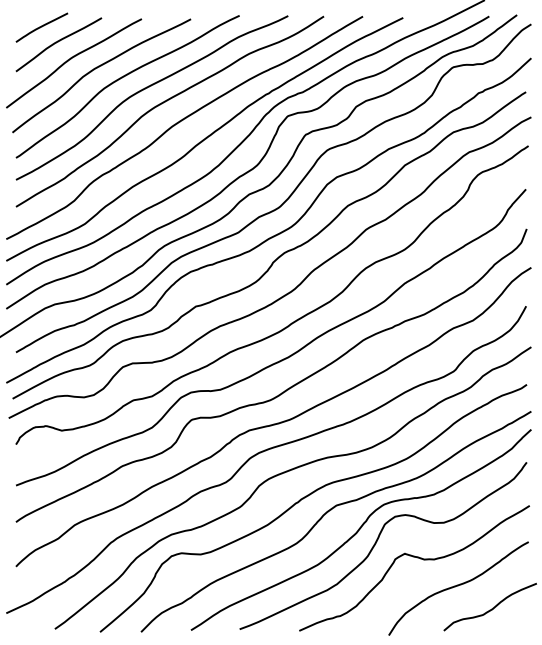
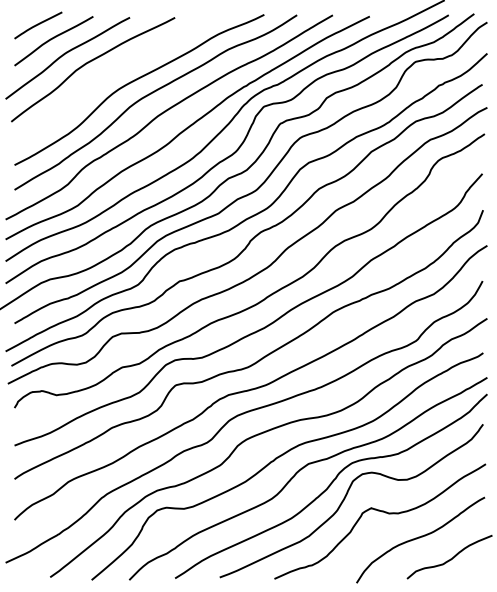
curve: (123, 77) -> (113, 71), removed

